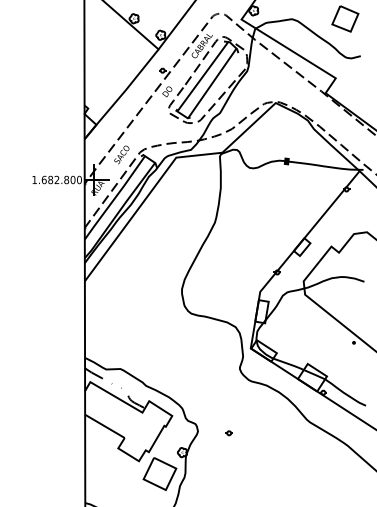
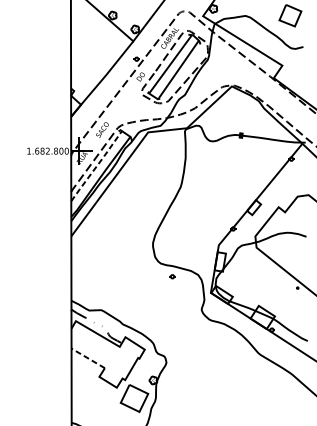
line: (115, 198) -> (97, 166), solid -> dashed
line: (104, 426) -> (87, 358), solid -> dashed
part: (228, 433) -> (171, 276), moved

